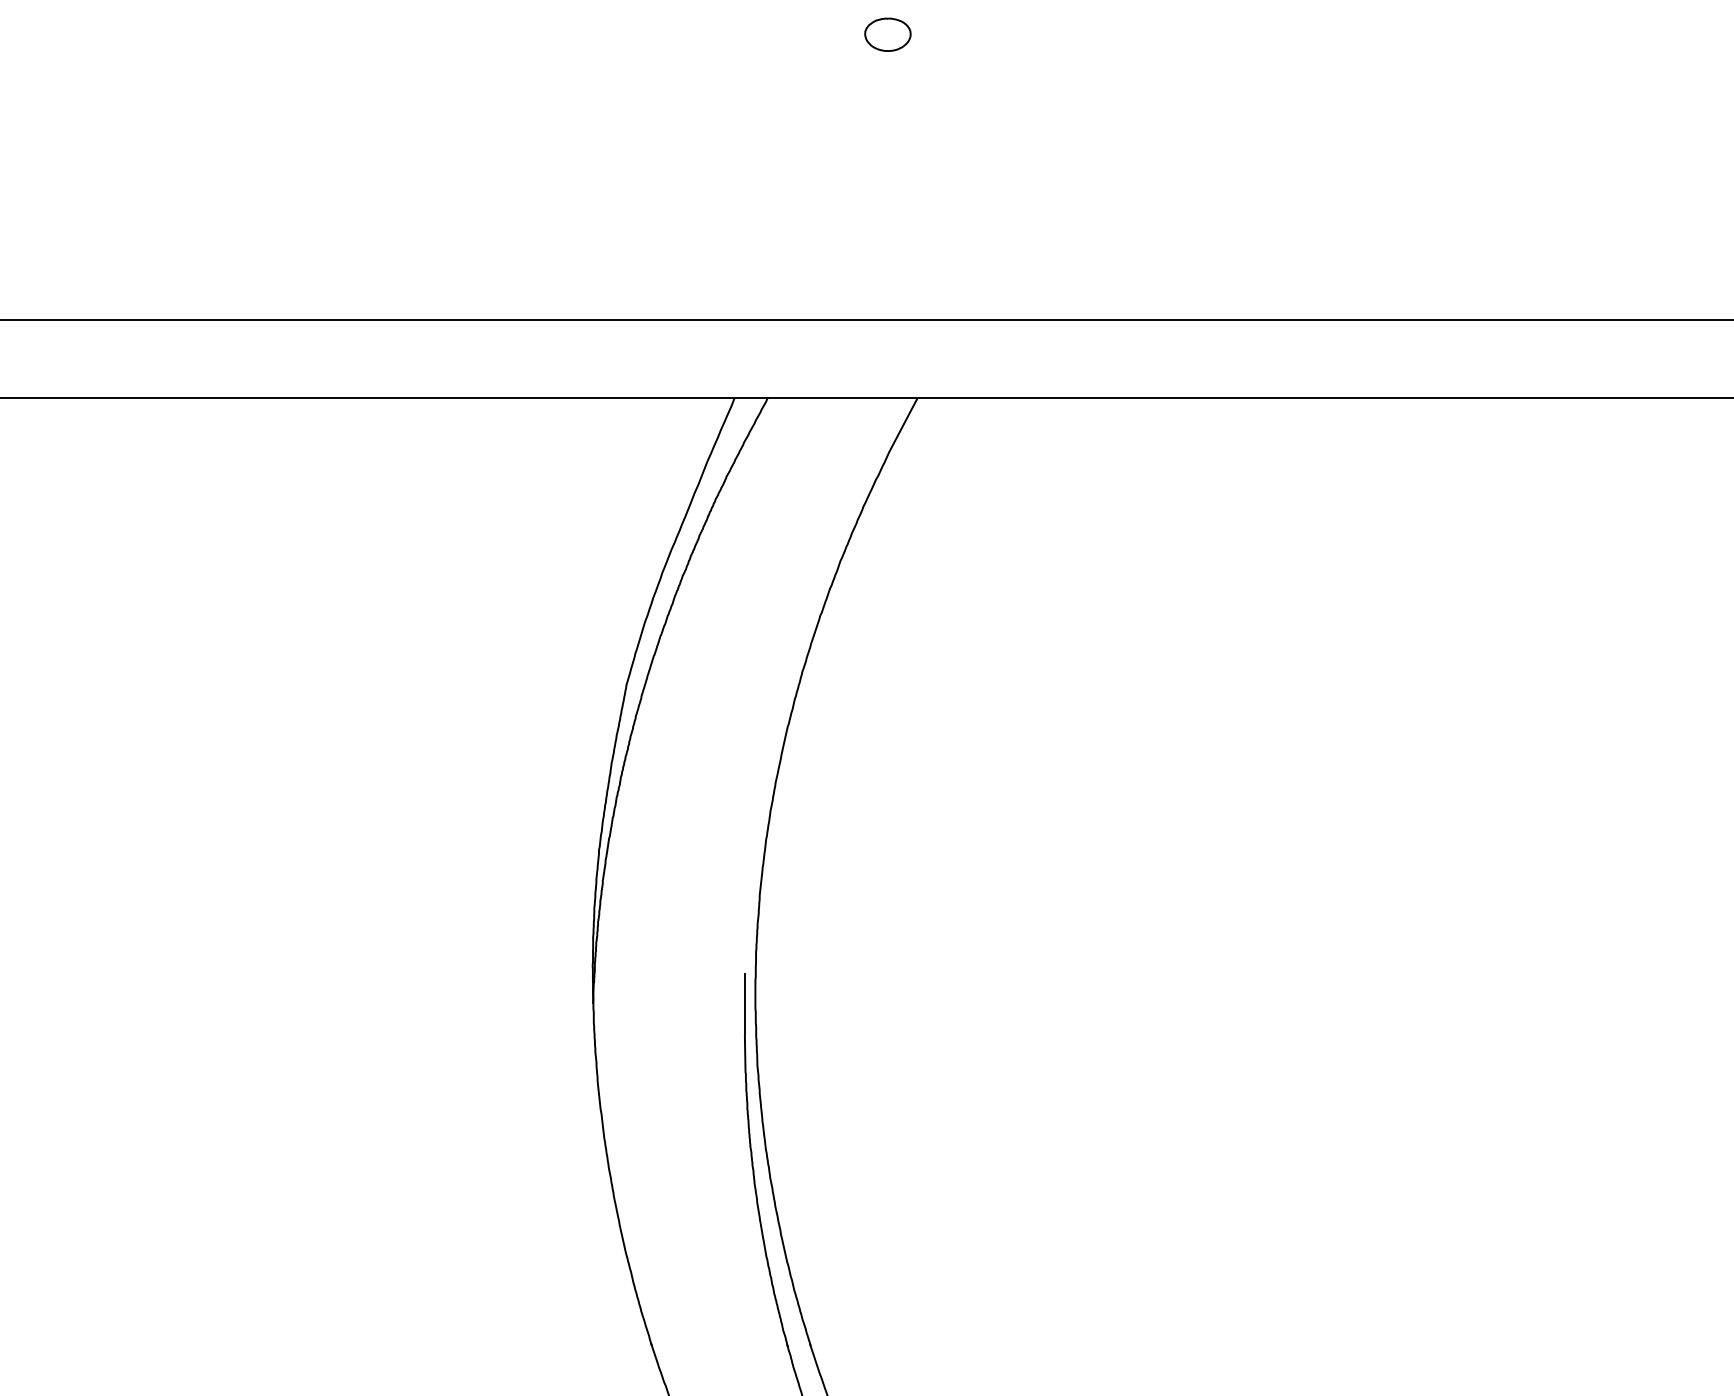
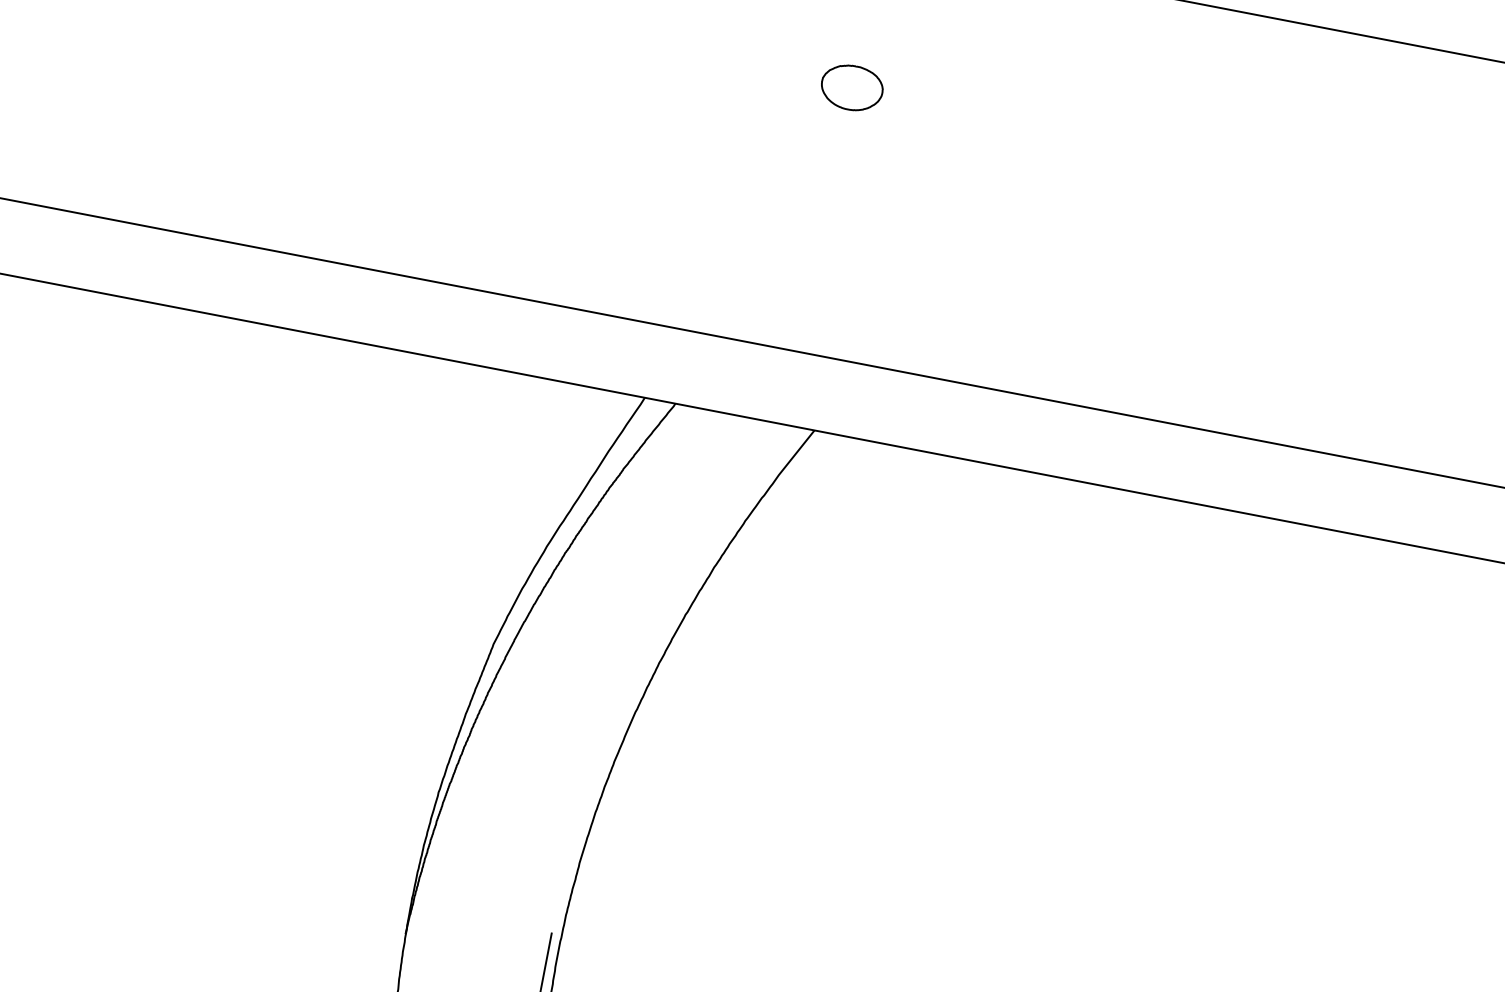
part: (887, 34) -> (851, 87), size x1.43

